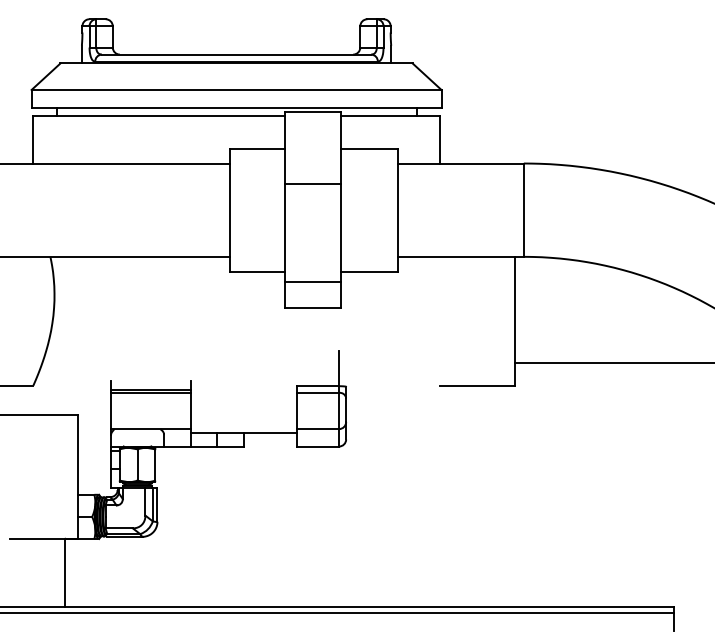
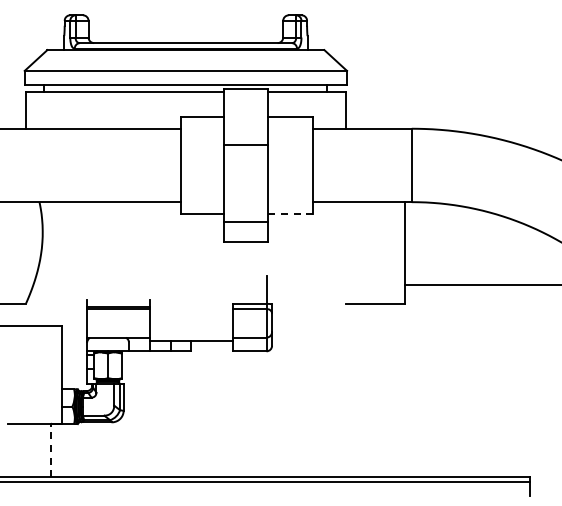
line: (370, 271) -> (291, 213), solid -> dashed
line: (65, 572) -> (51, 450), solid -> dashed

